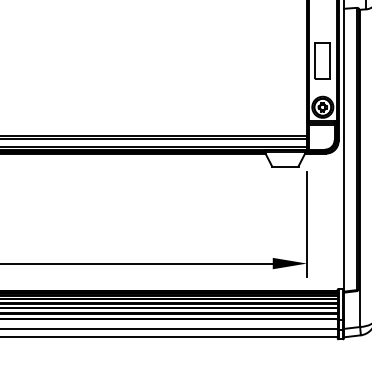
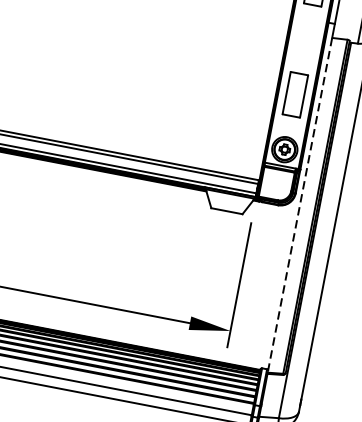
line: (343, 150) -> (299, 205), solid -> dashed

